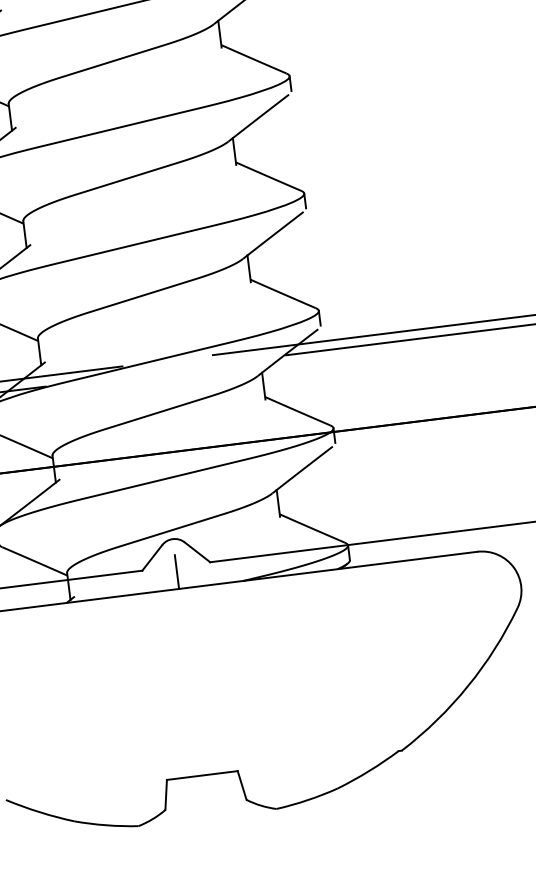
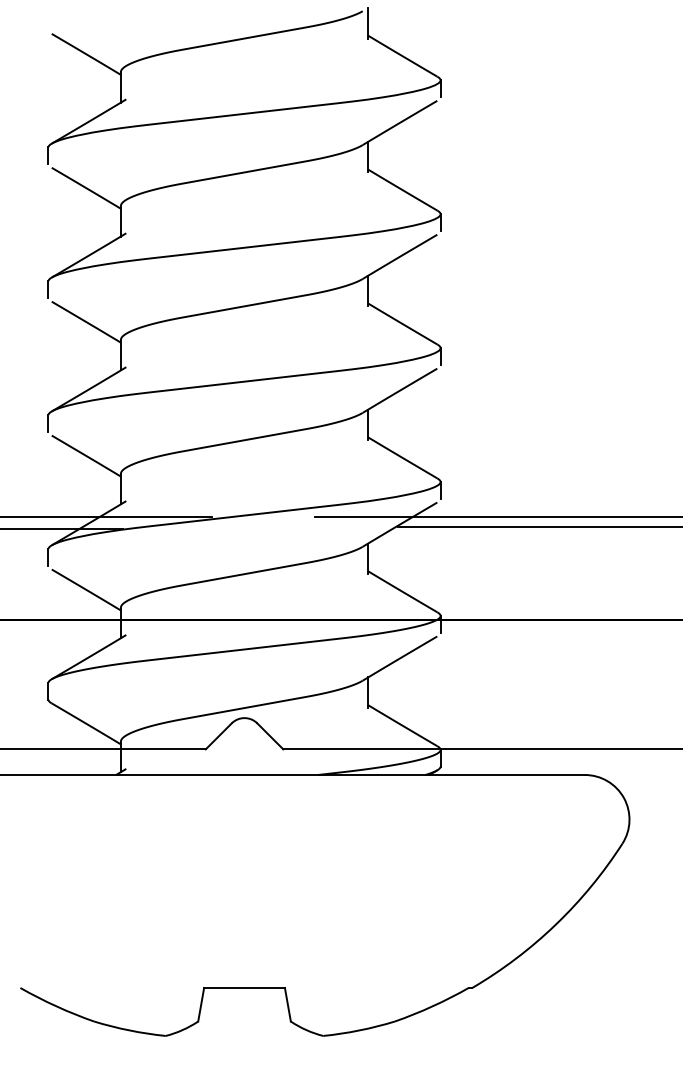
line: (176, 571) -> (244, 755), removed

